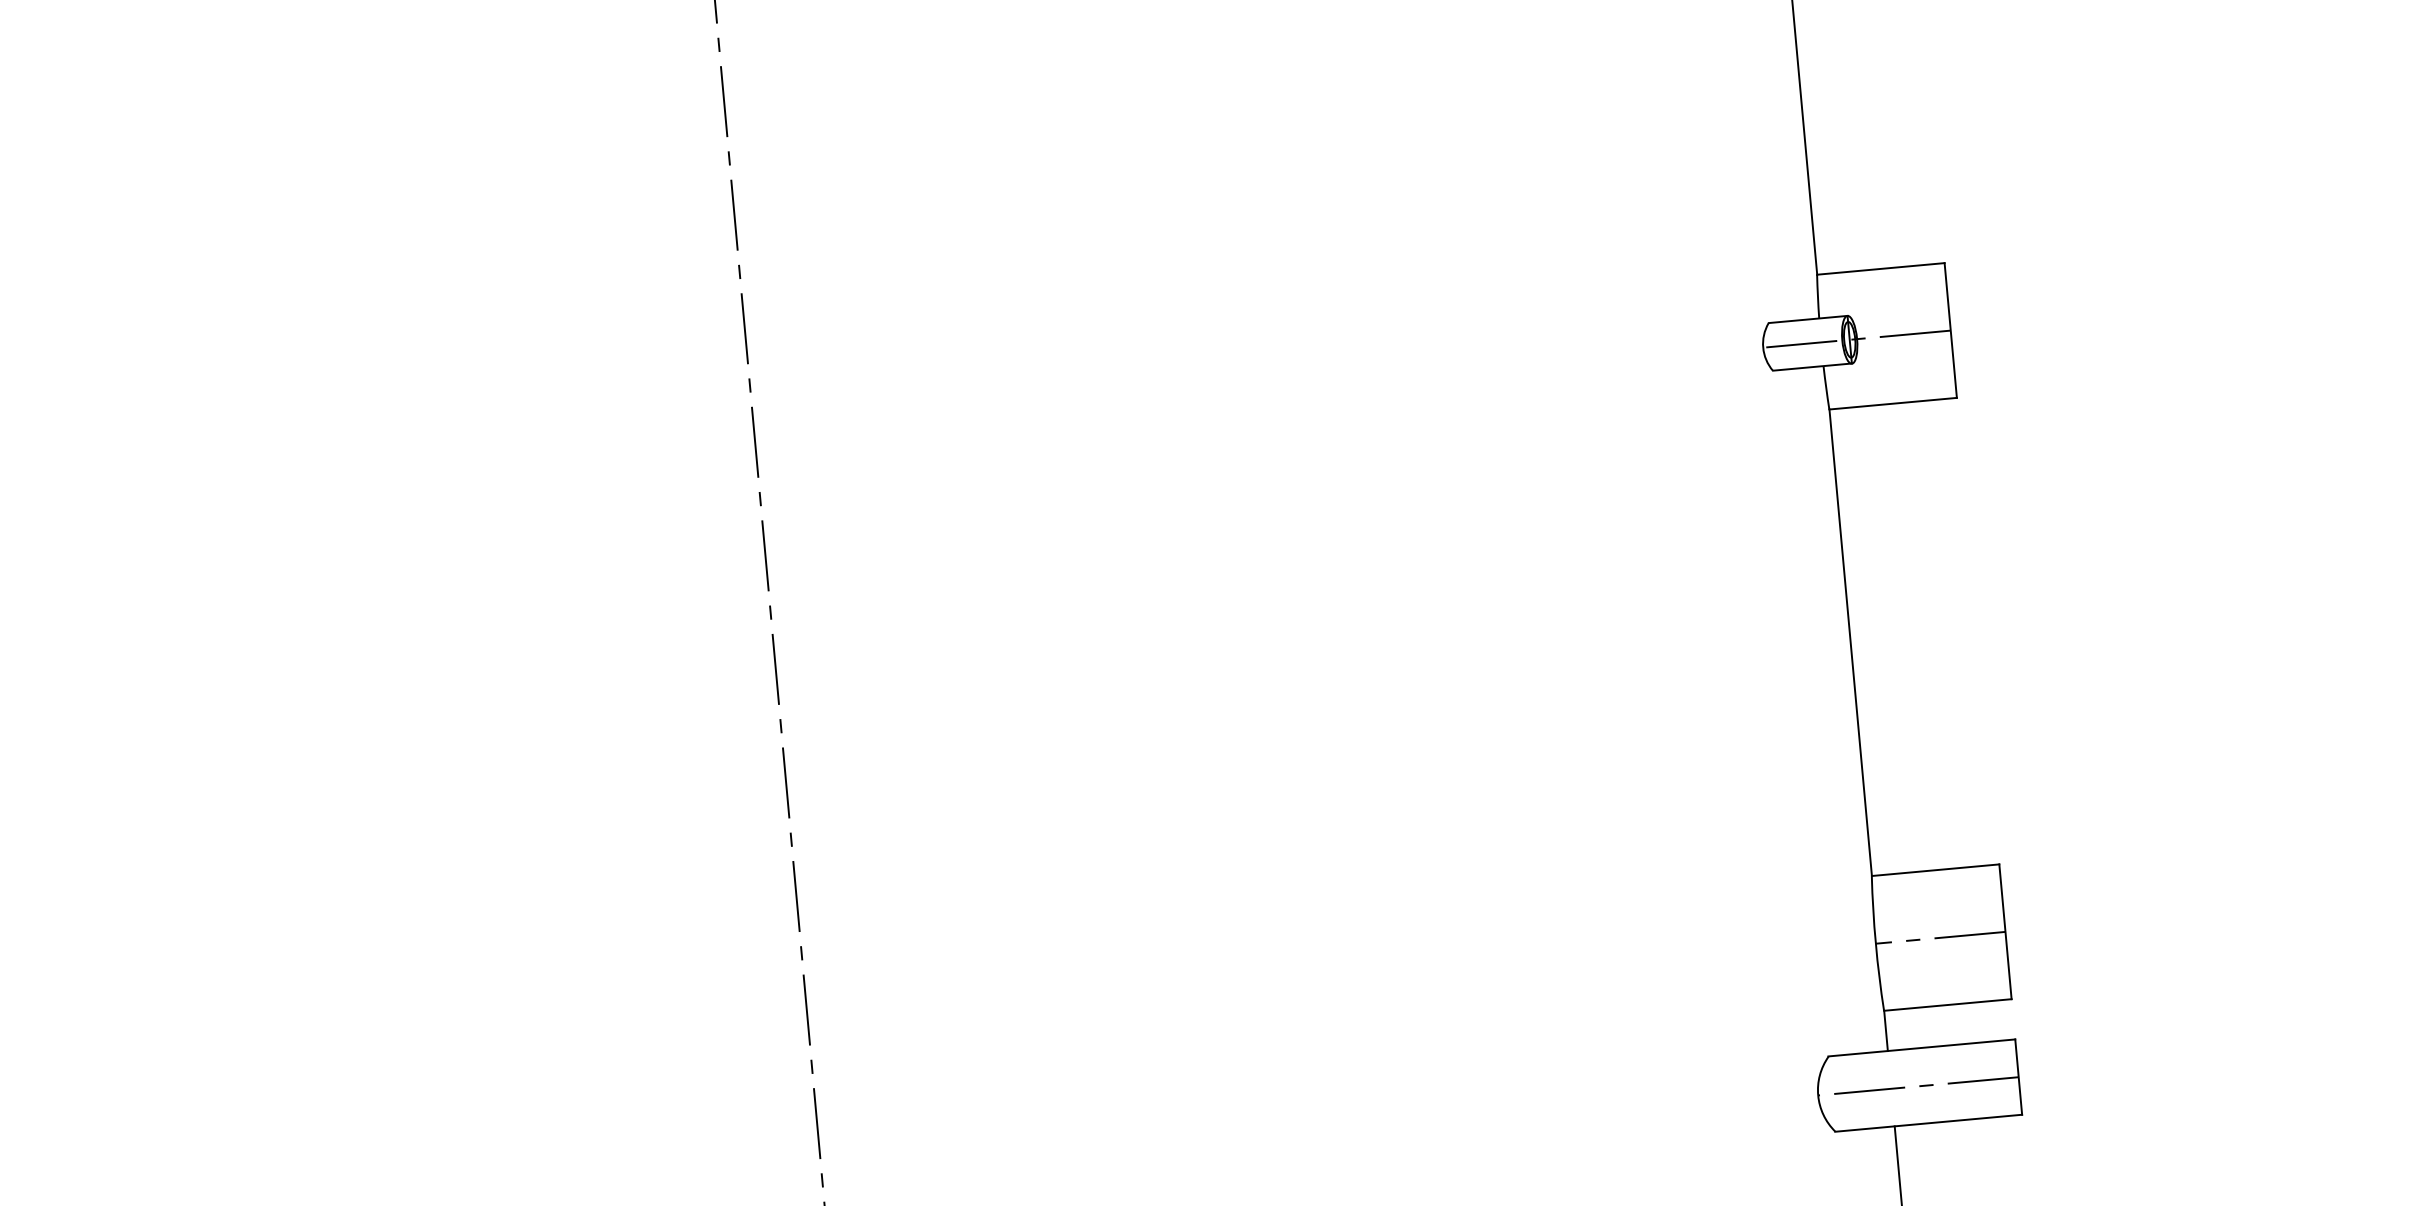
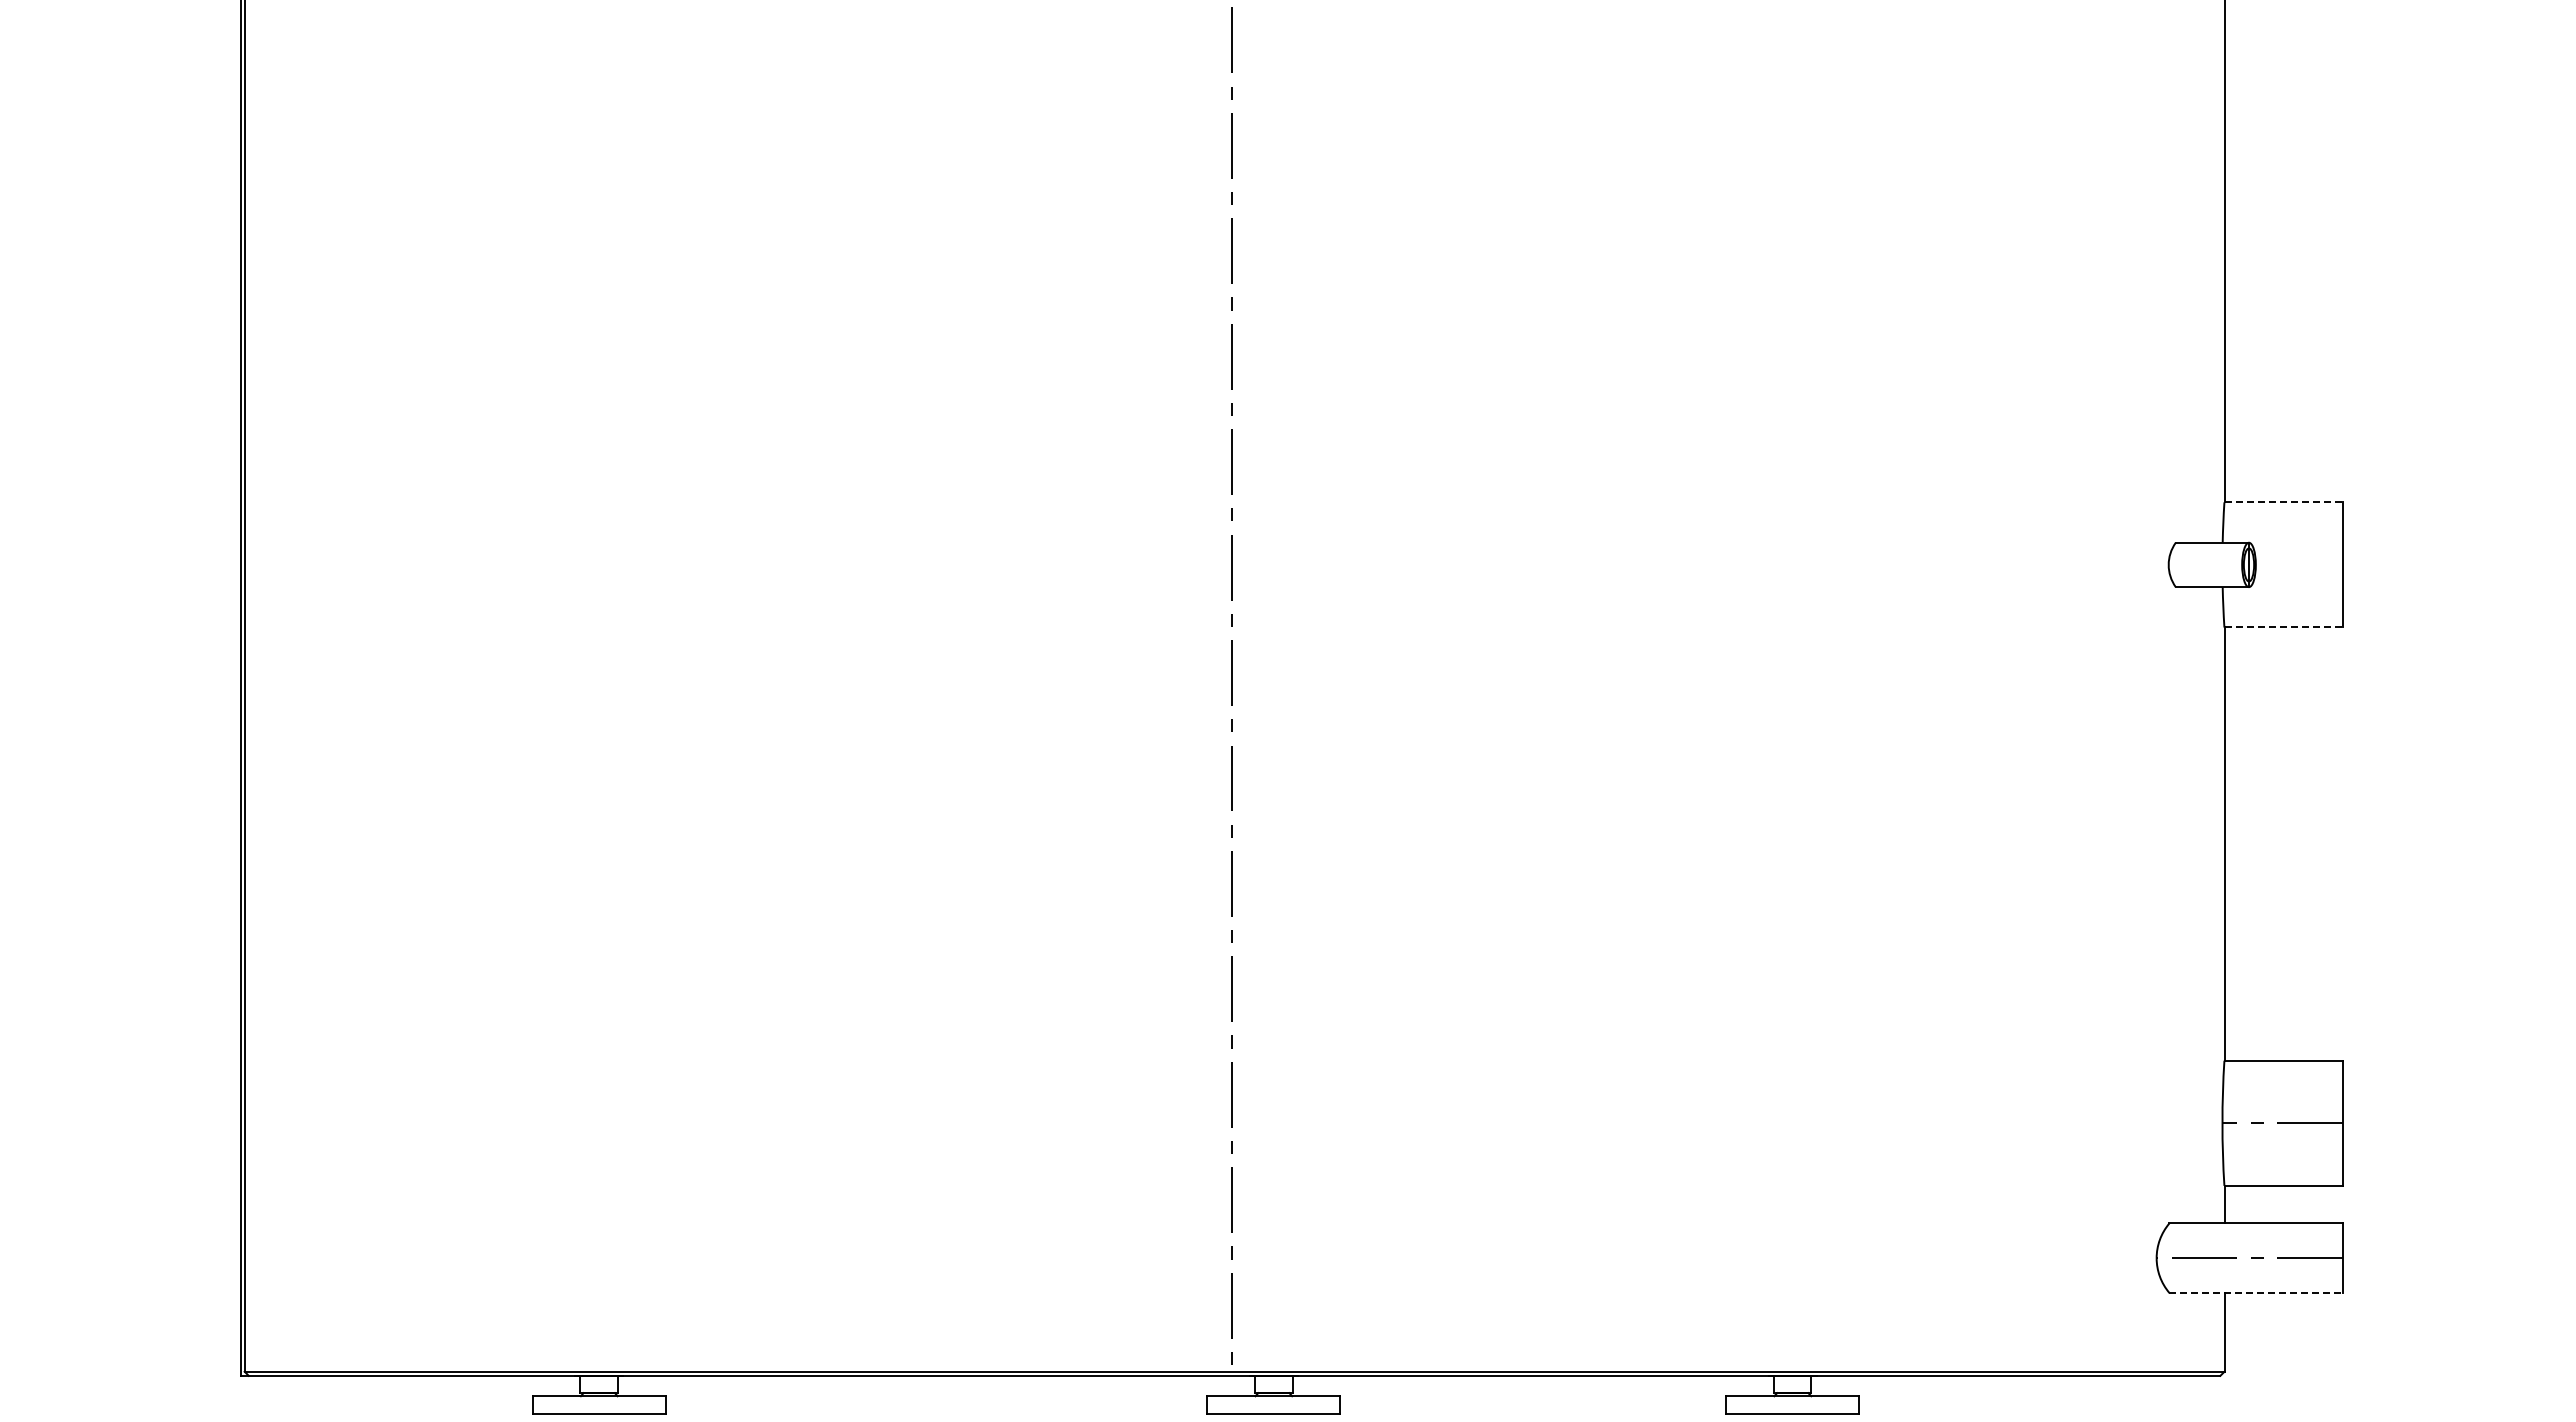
line: (1881, 269) -> (2284, 502), solid -> dashed
line: (1856, 338) -> (2255, 564), removed
line: (1894, 403) -> (2284, 627), solid -> dashed
line: (1929, 1123) -> (2256, 1293), solid -> dashed

